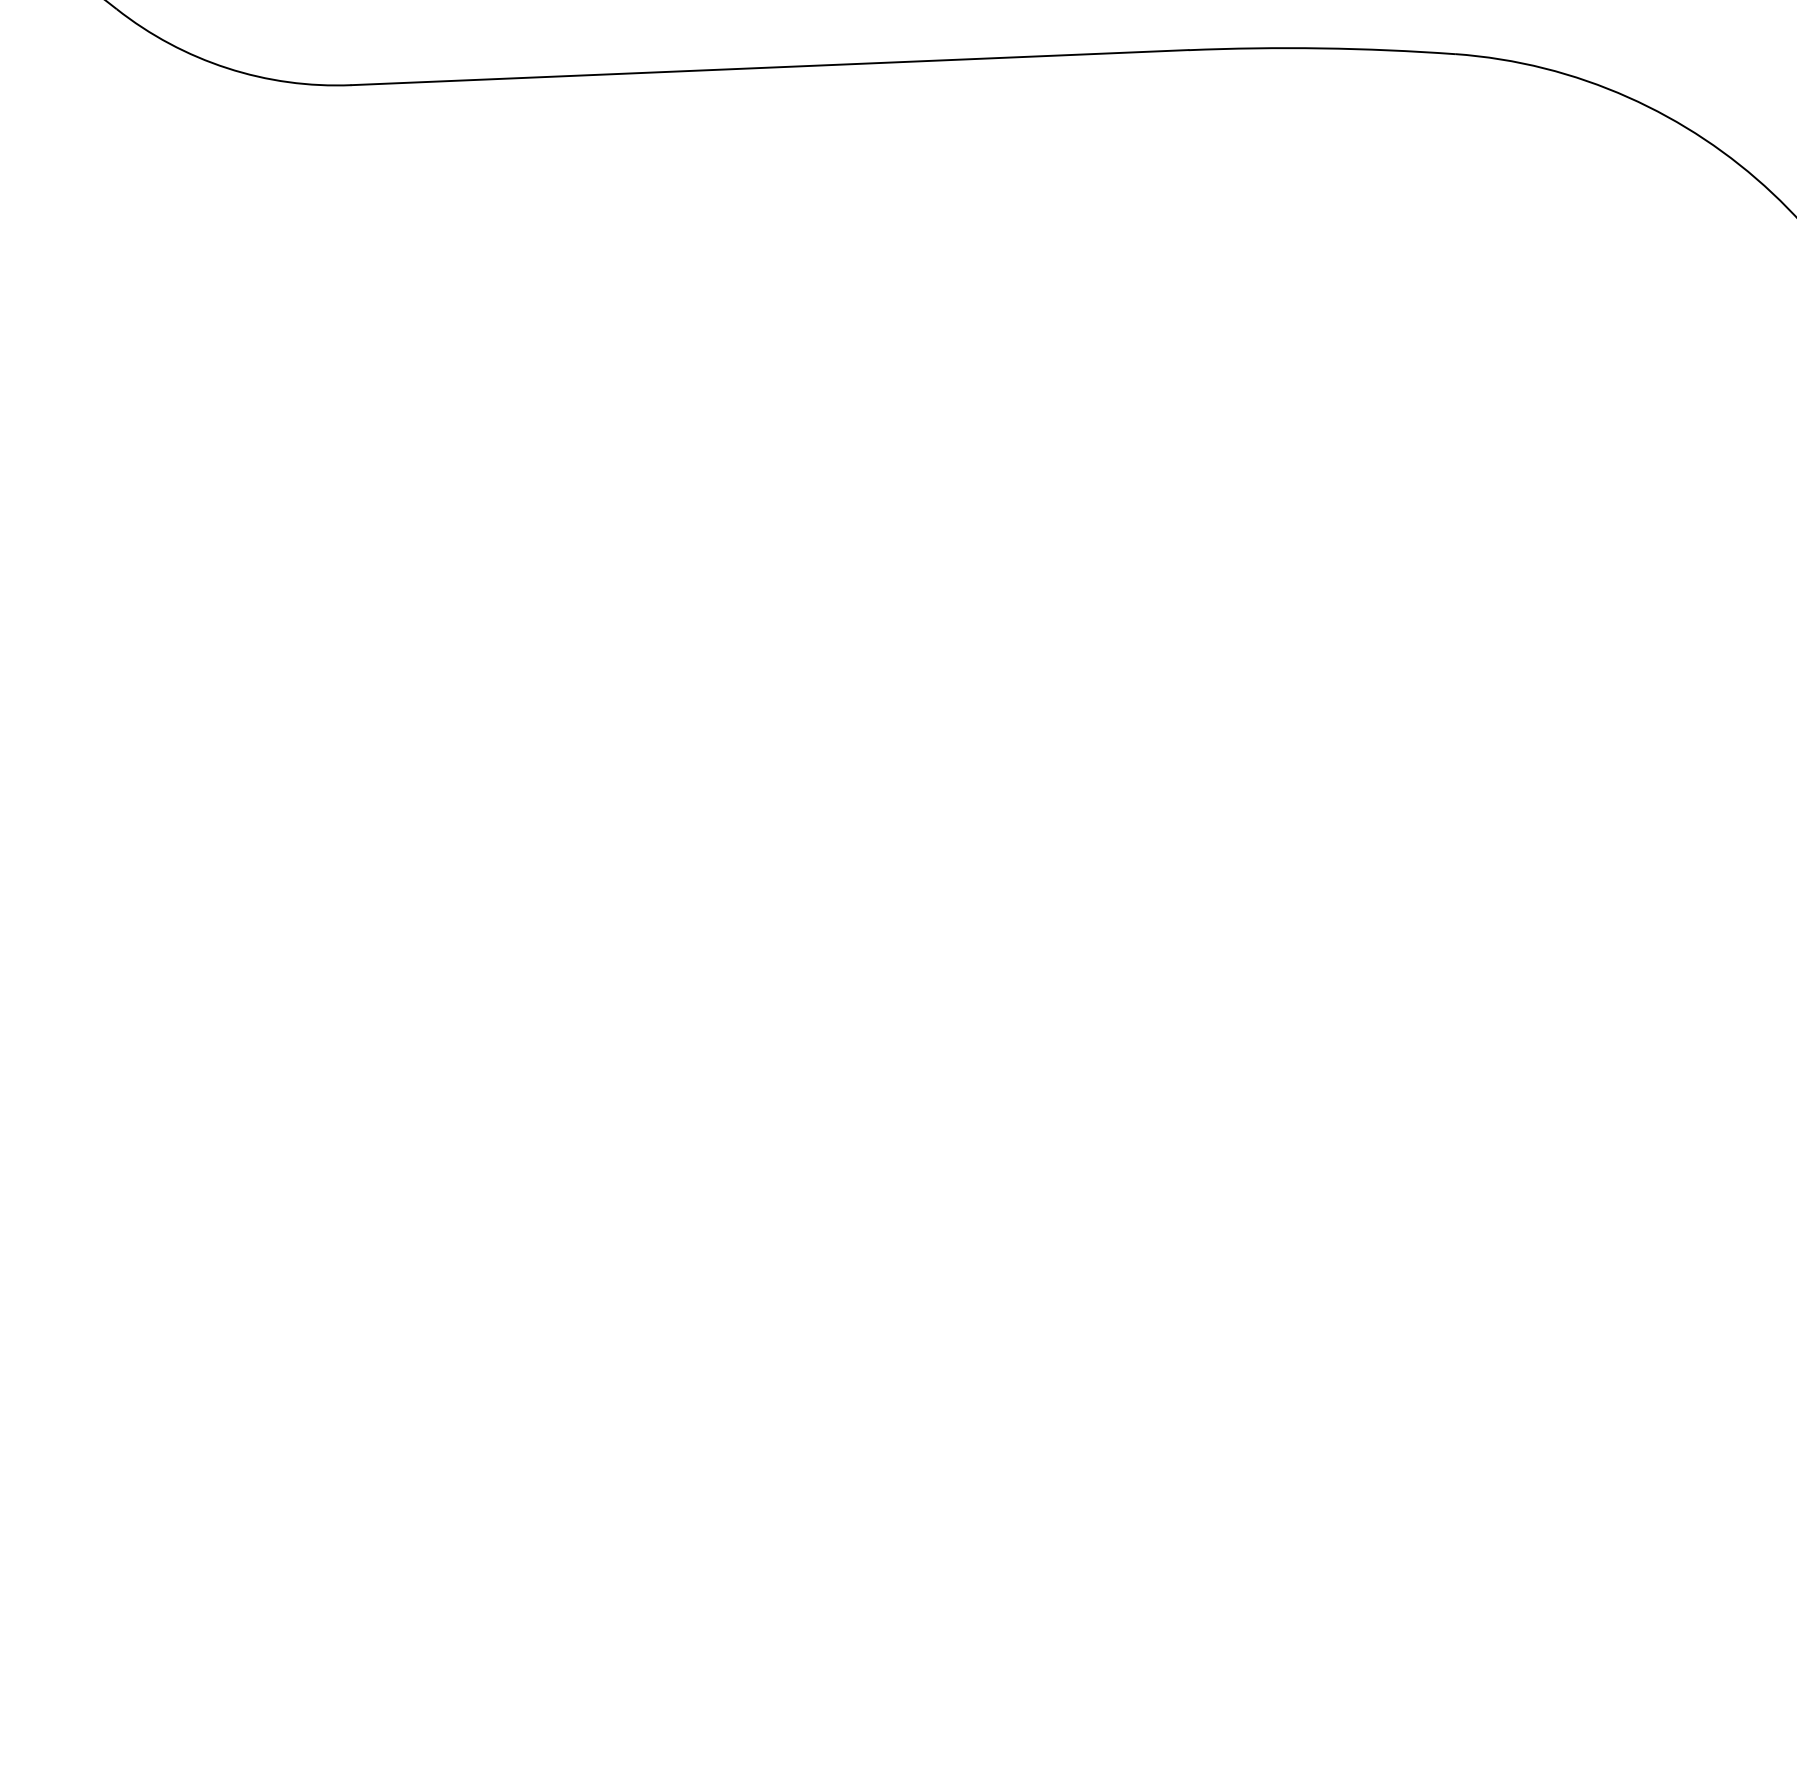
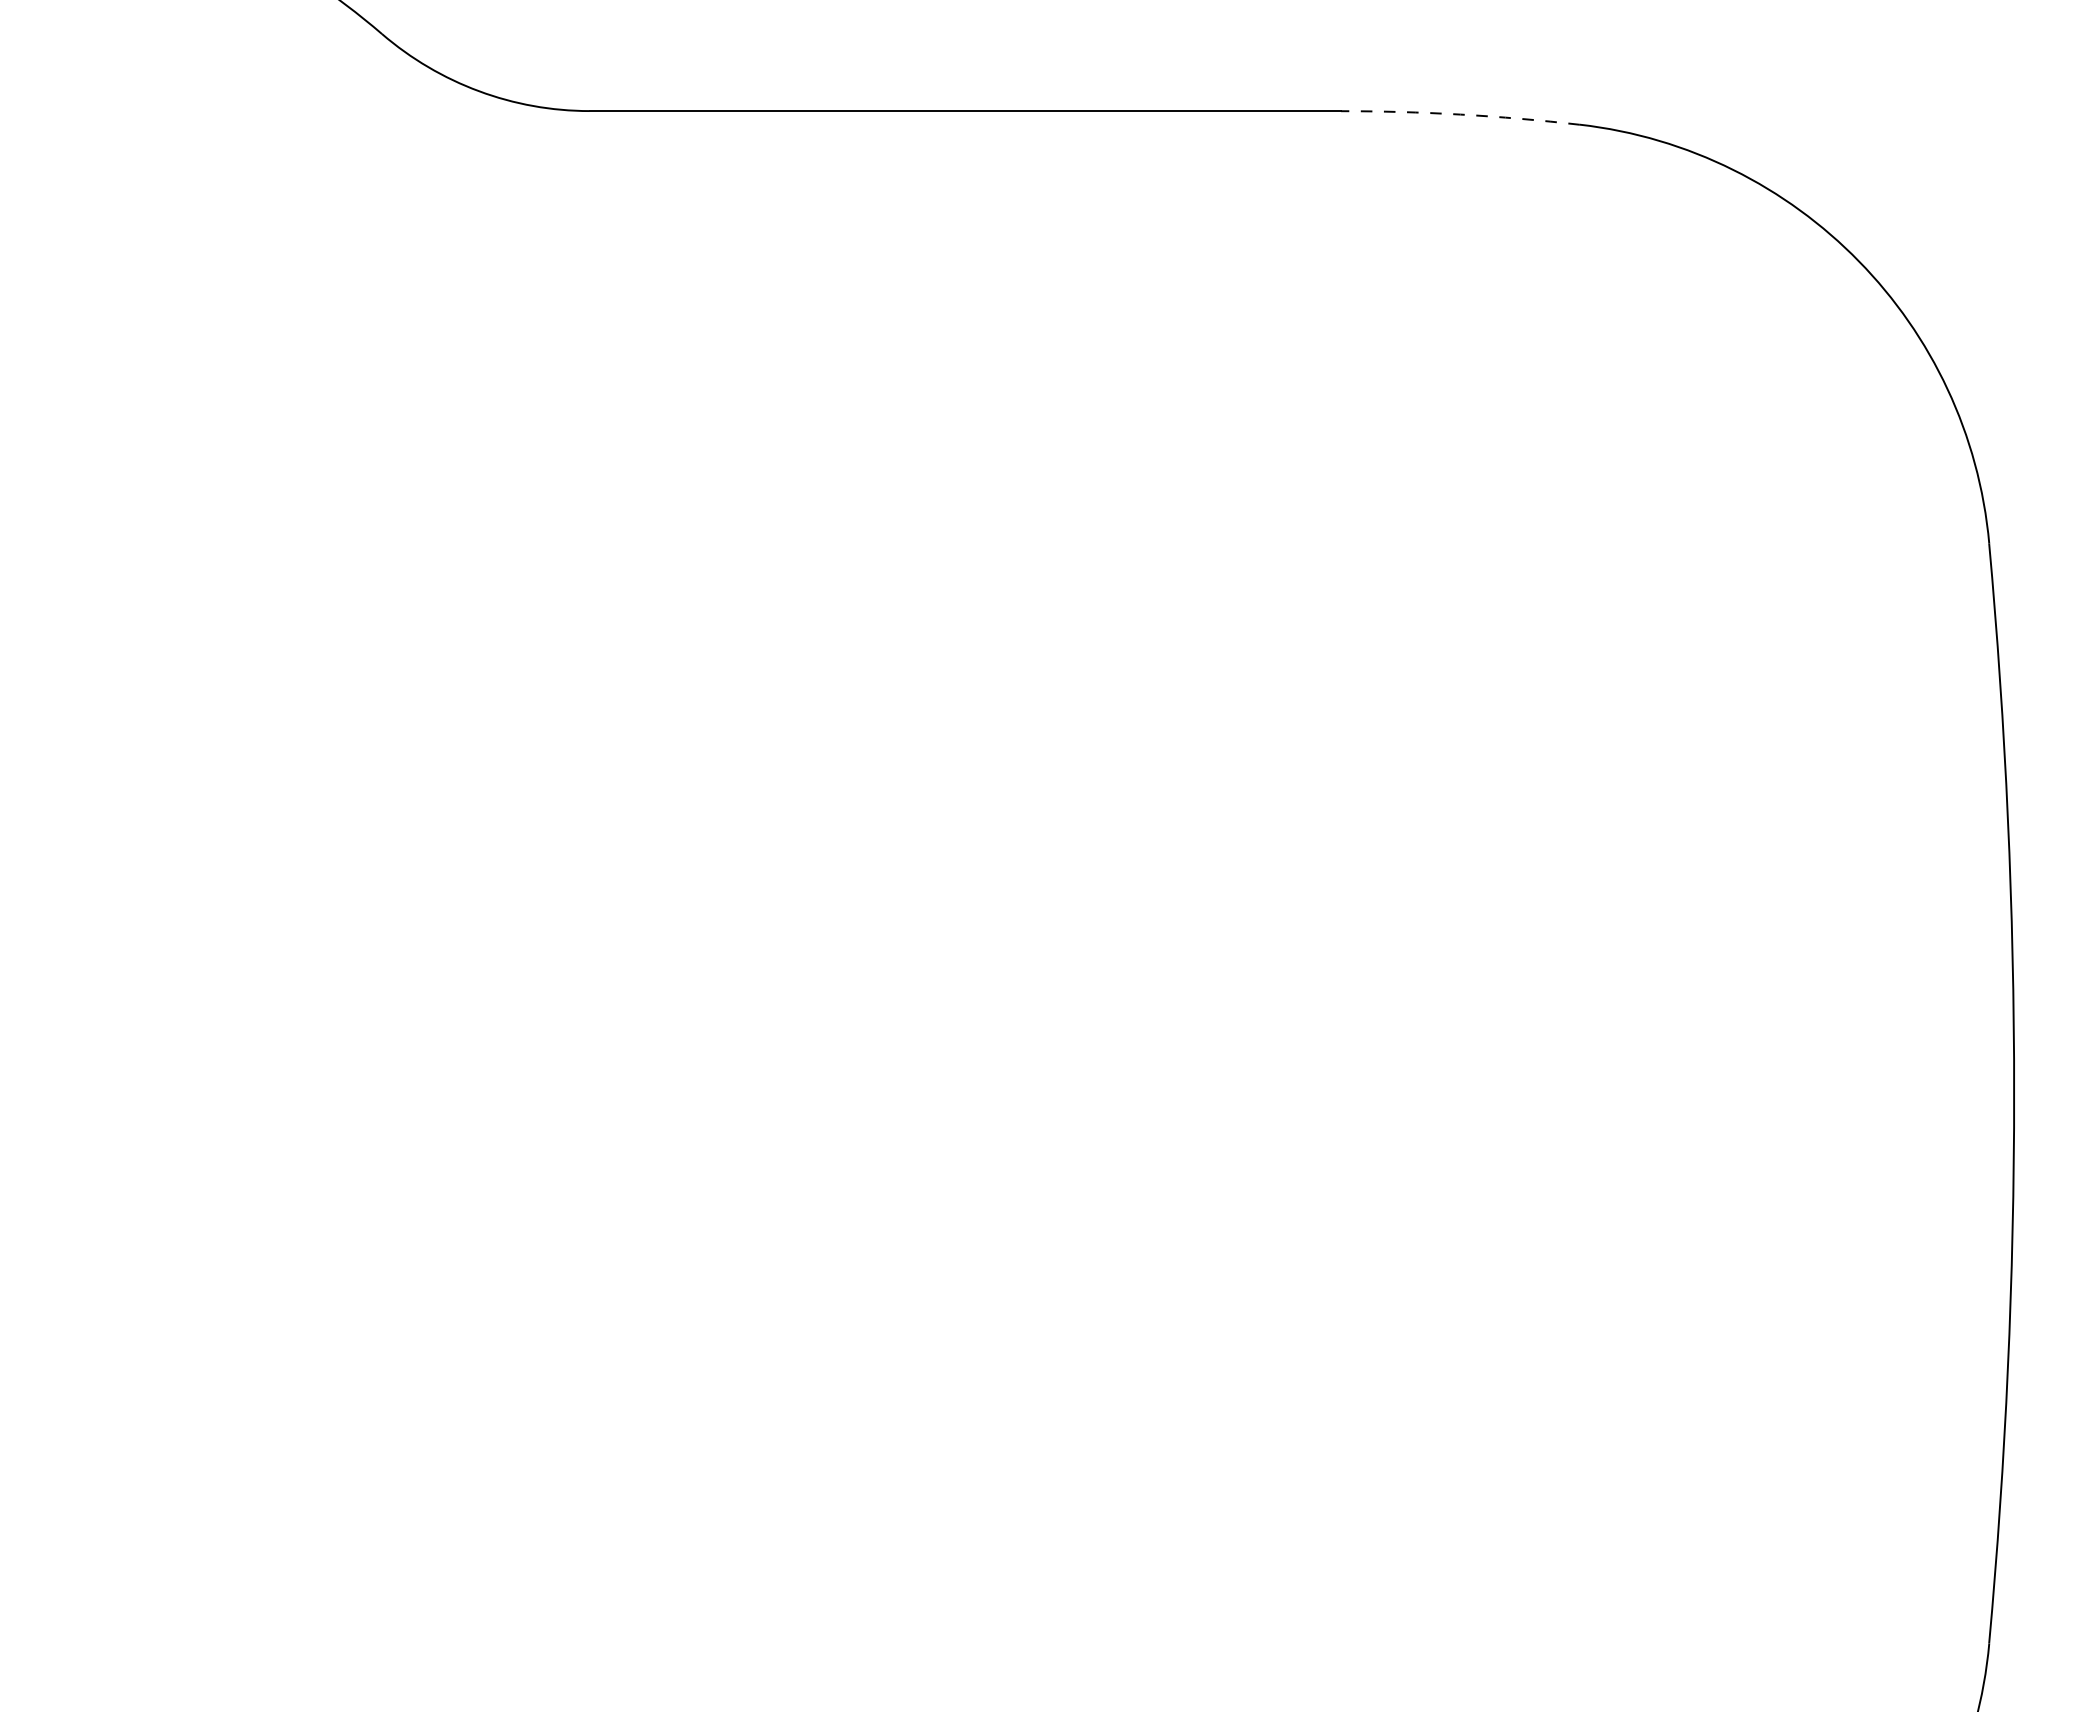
arc: (1321, 48) -> (1460, 114), solid -> dashed

